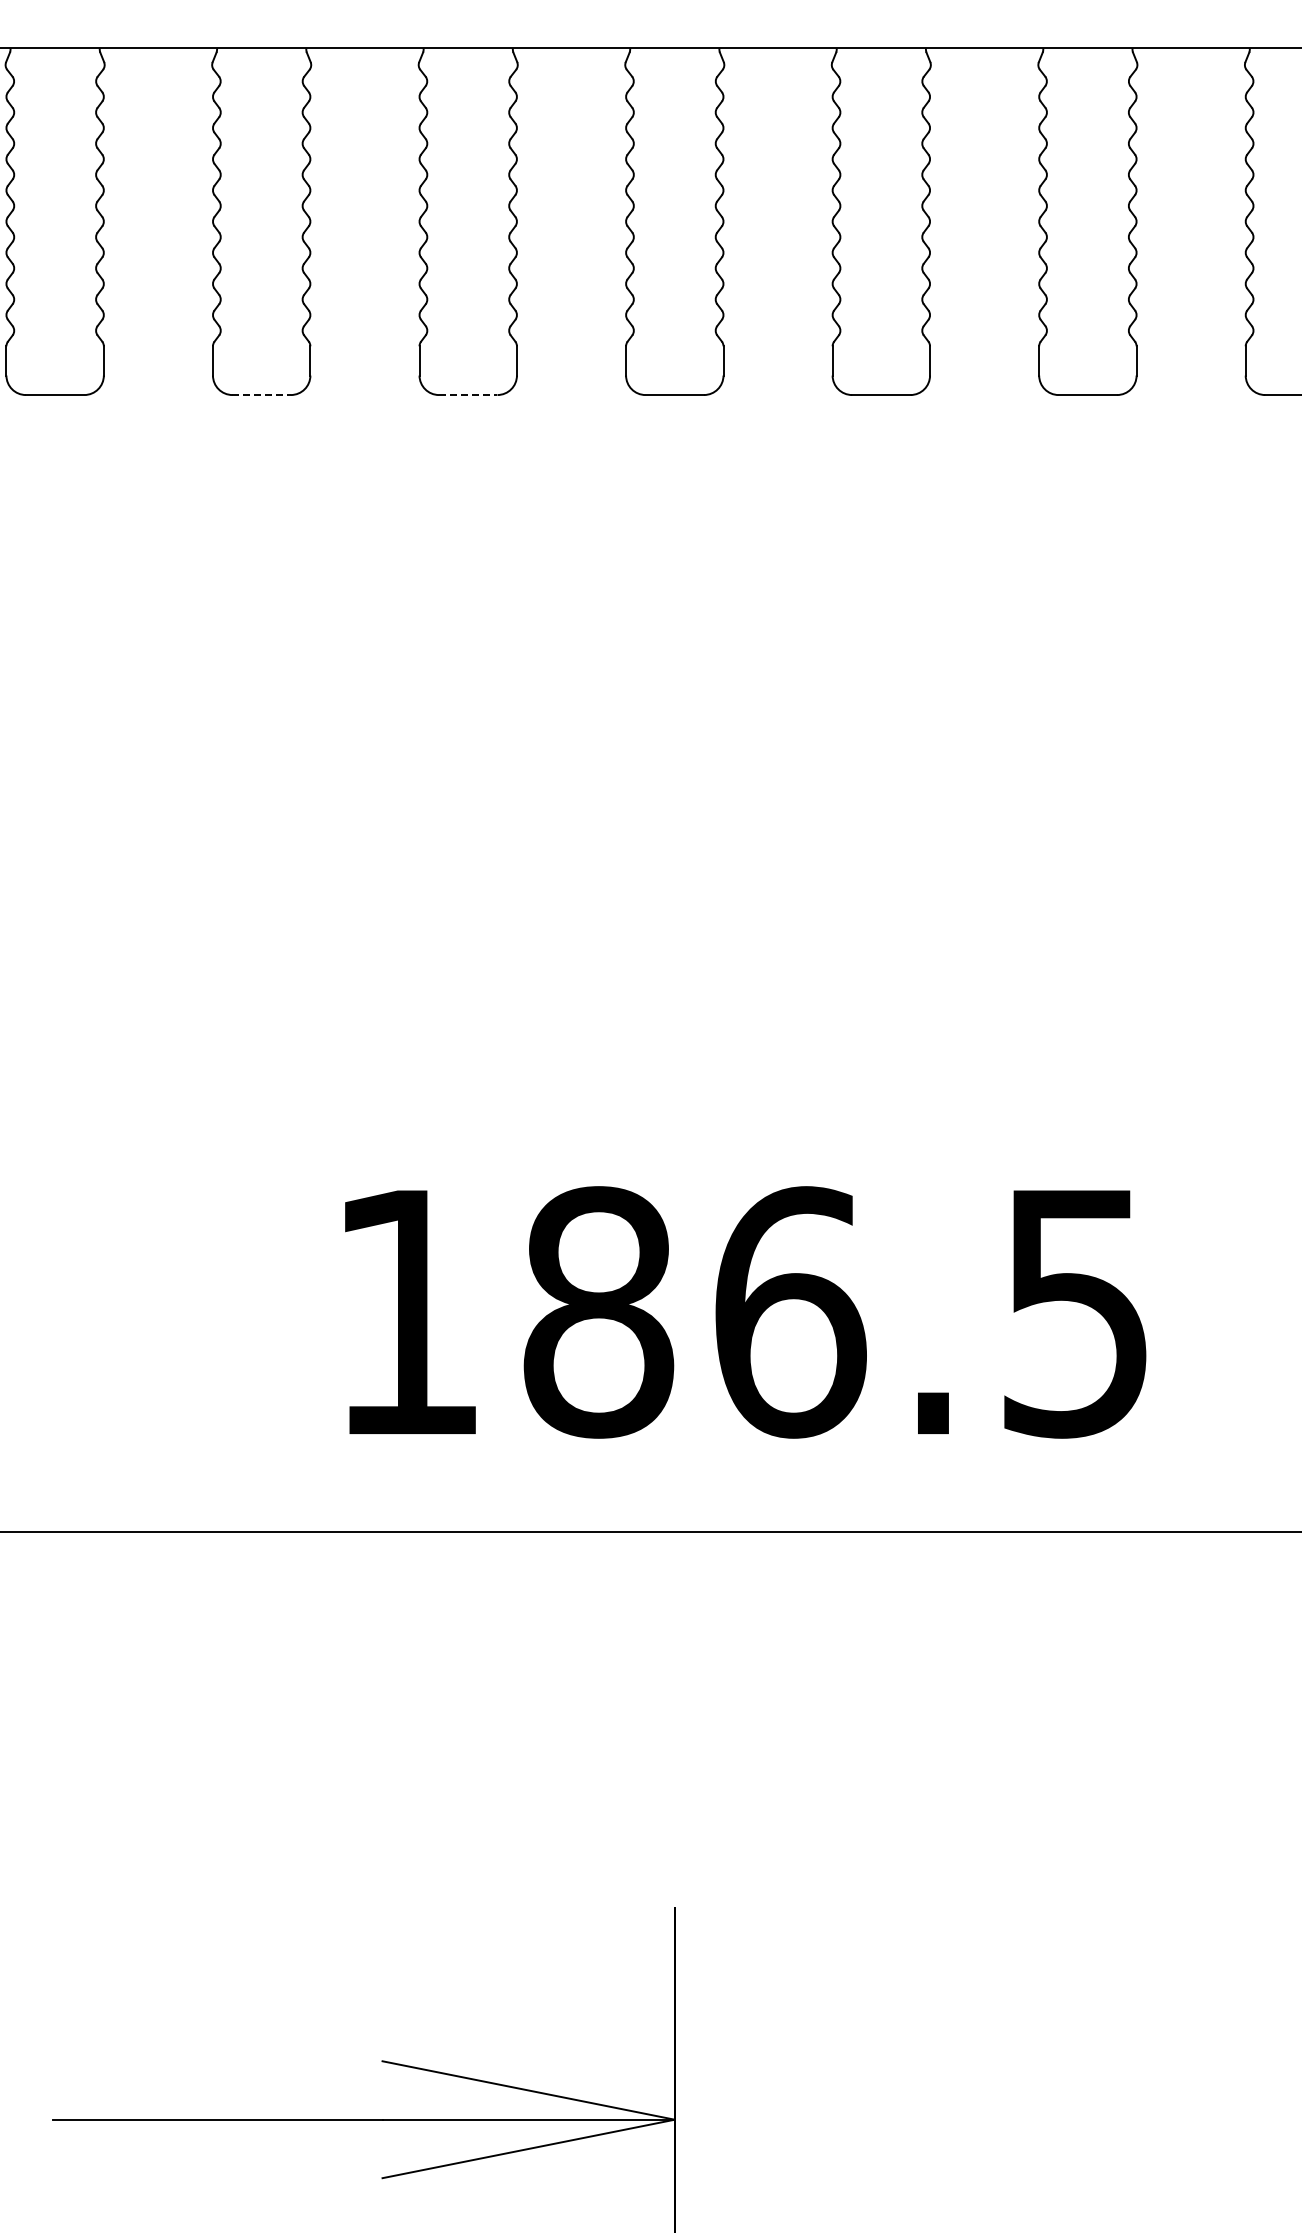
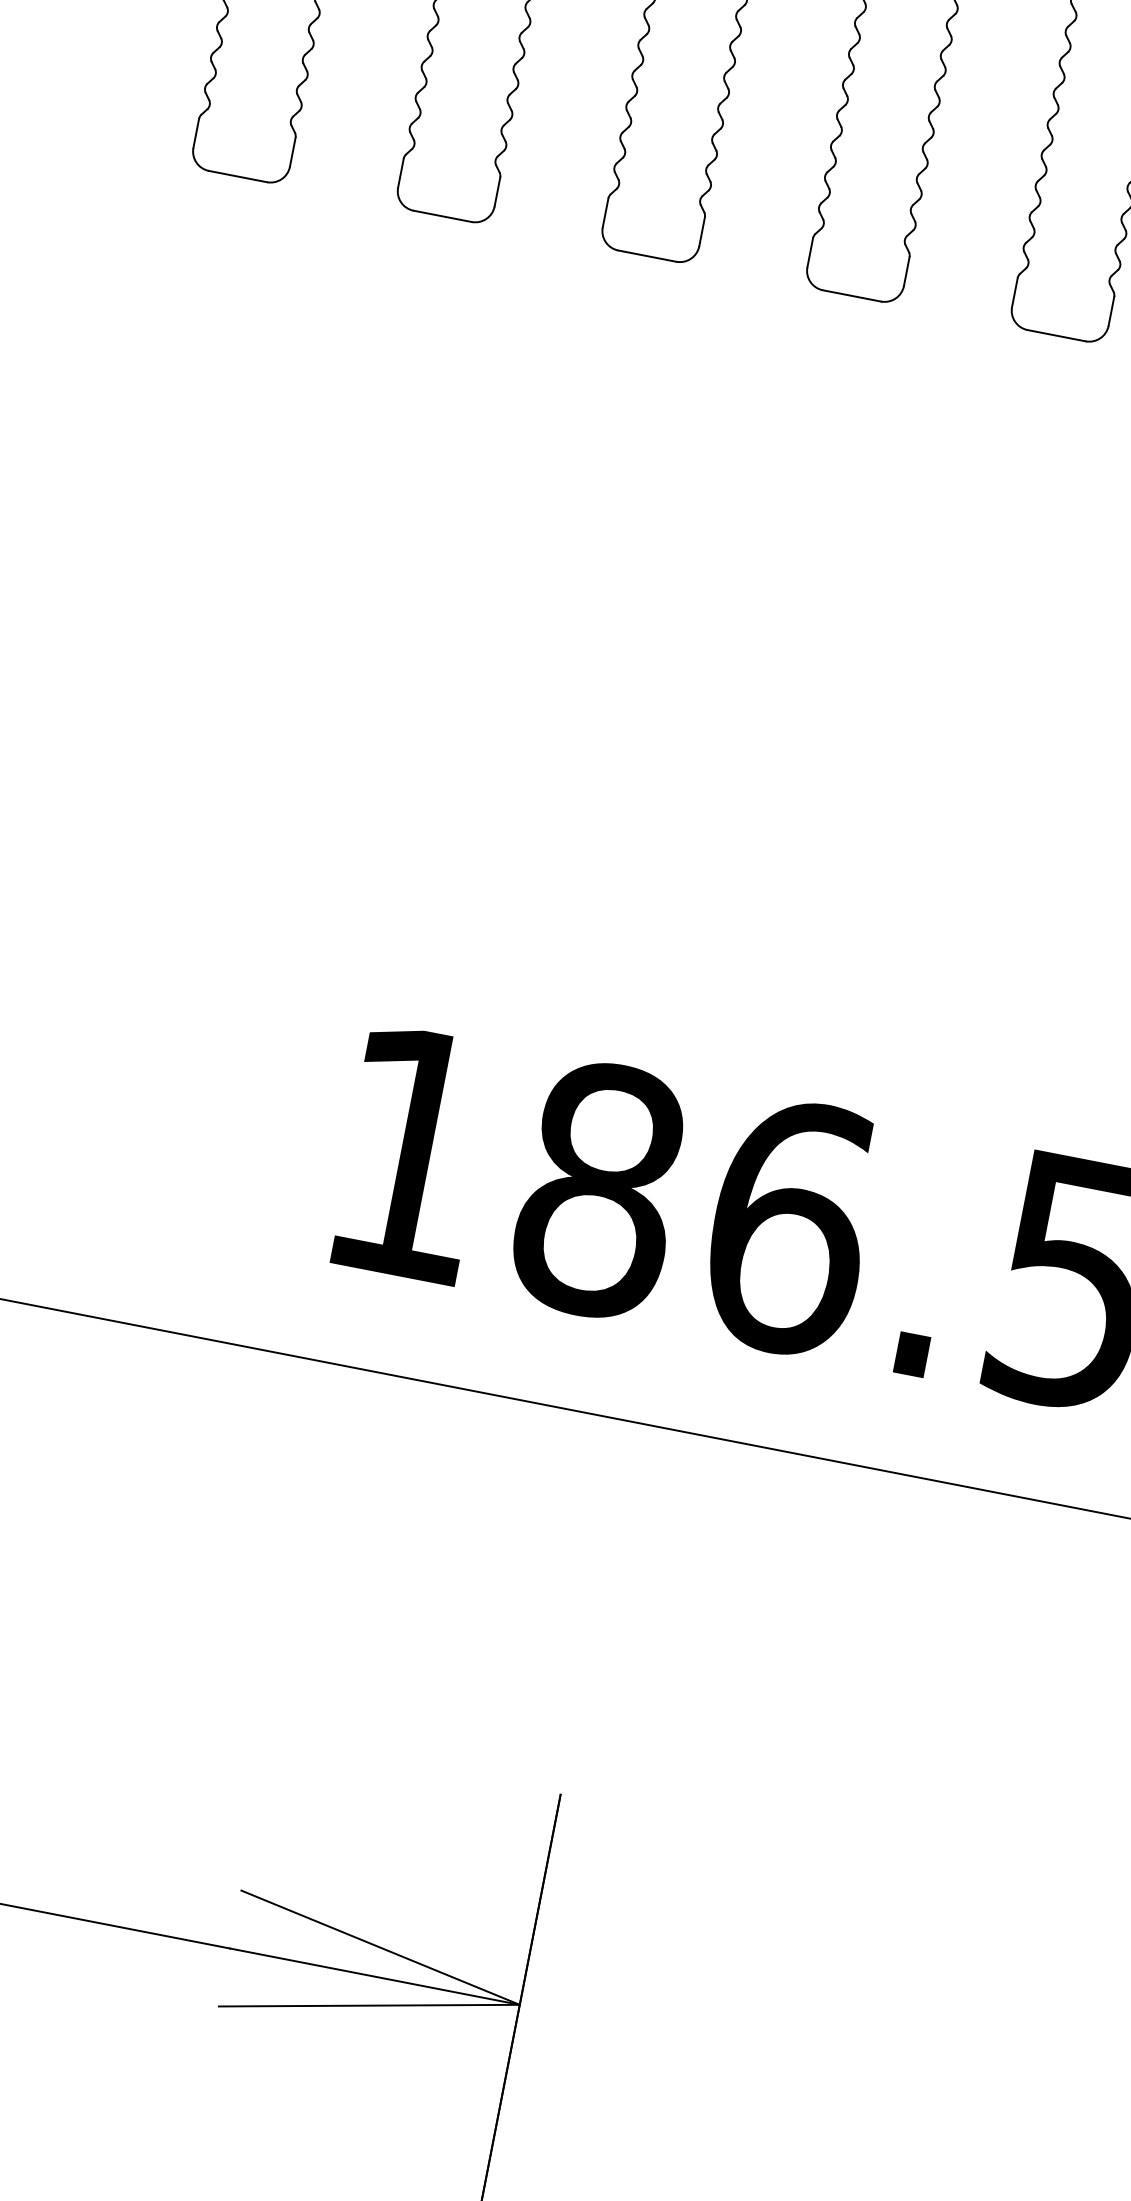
line: (262, 395) -> (443, 216), dashed -> solid
line: (468, 395) -> (647, 256), dashed -> solid

